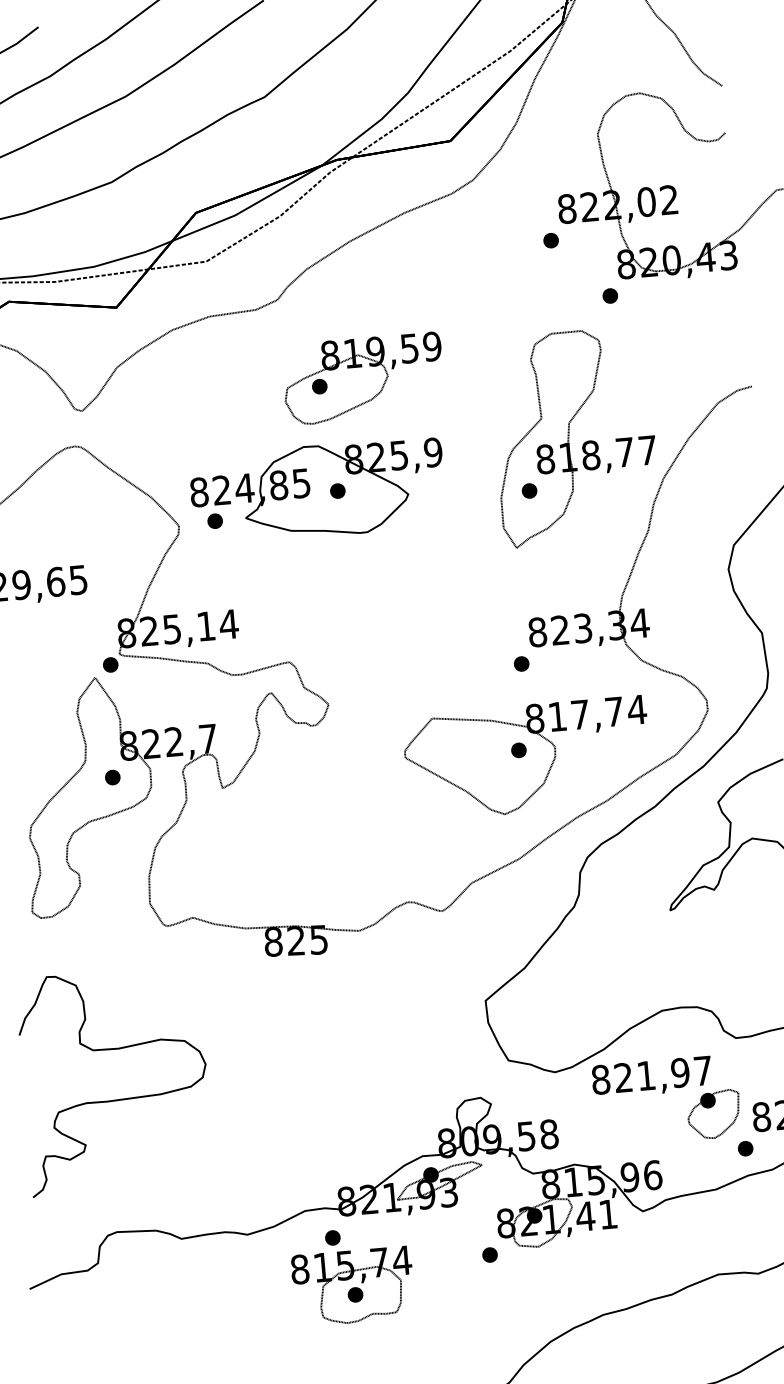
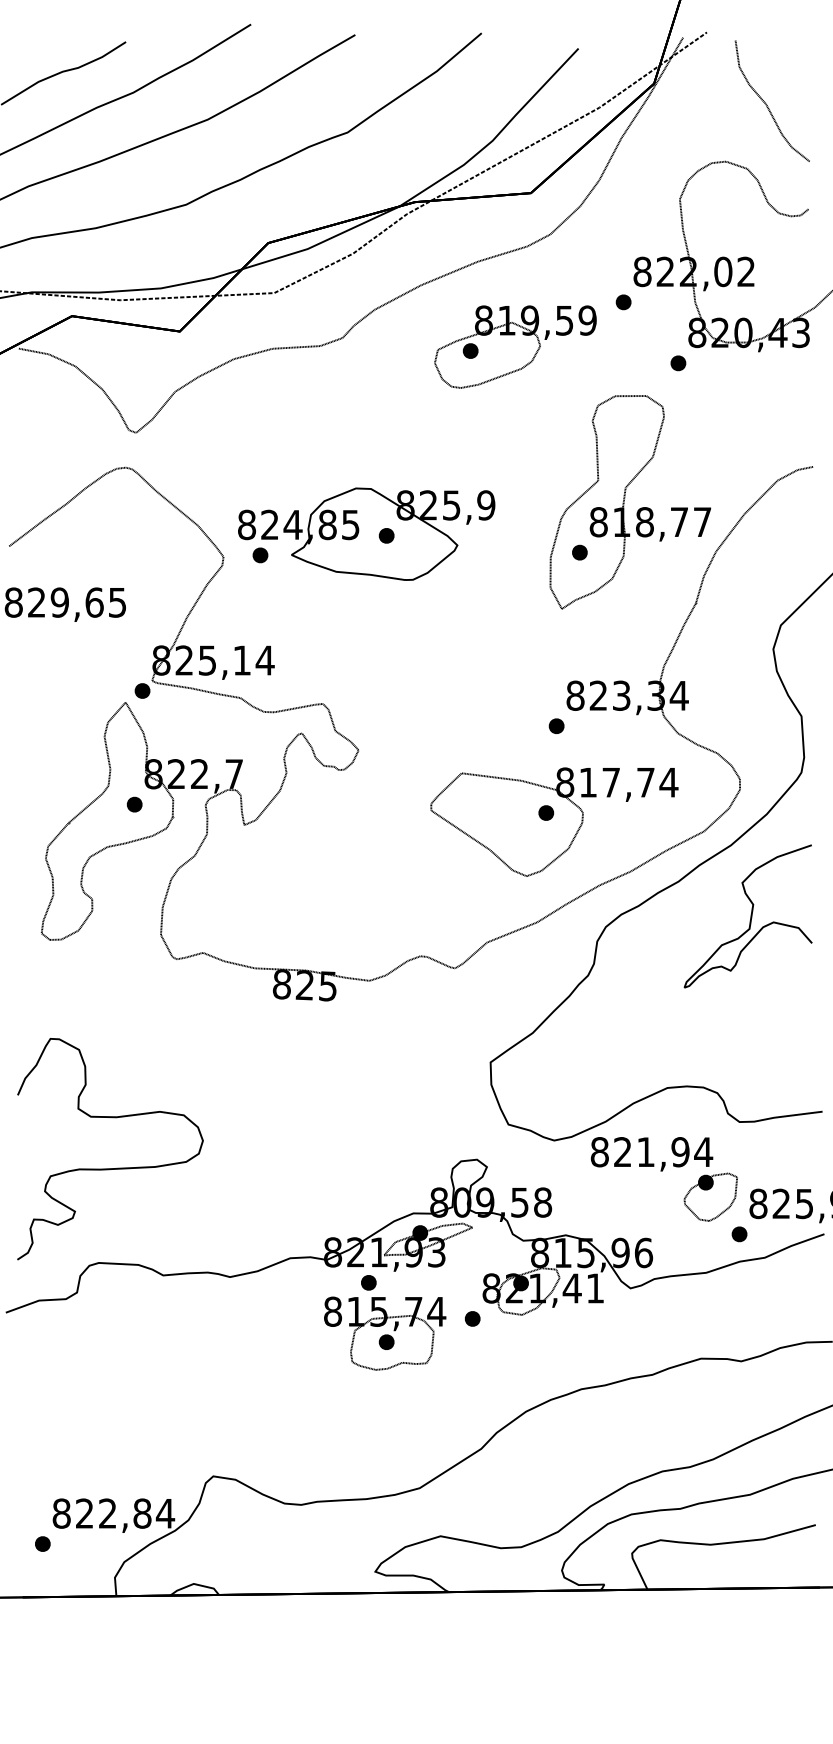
part: (363, 378) -> (515, 346), moved
text: (702, 1070) -> (703, 1151), 821,97 -> 821,94
curve: (116, 1099) -> (110, 1168), moved
part: (352, 1275) -> (385, 1322), moved

